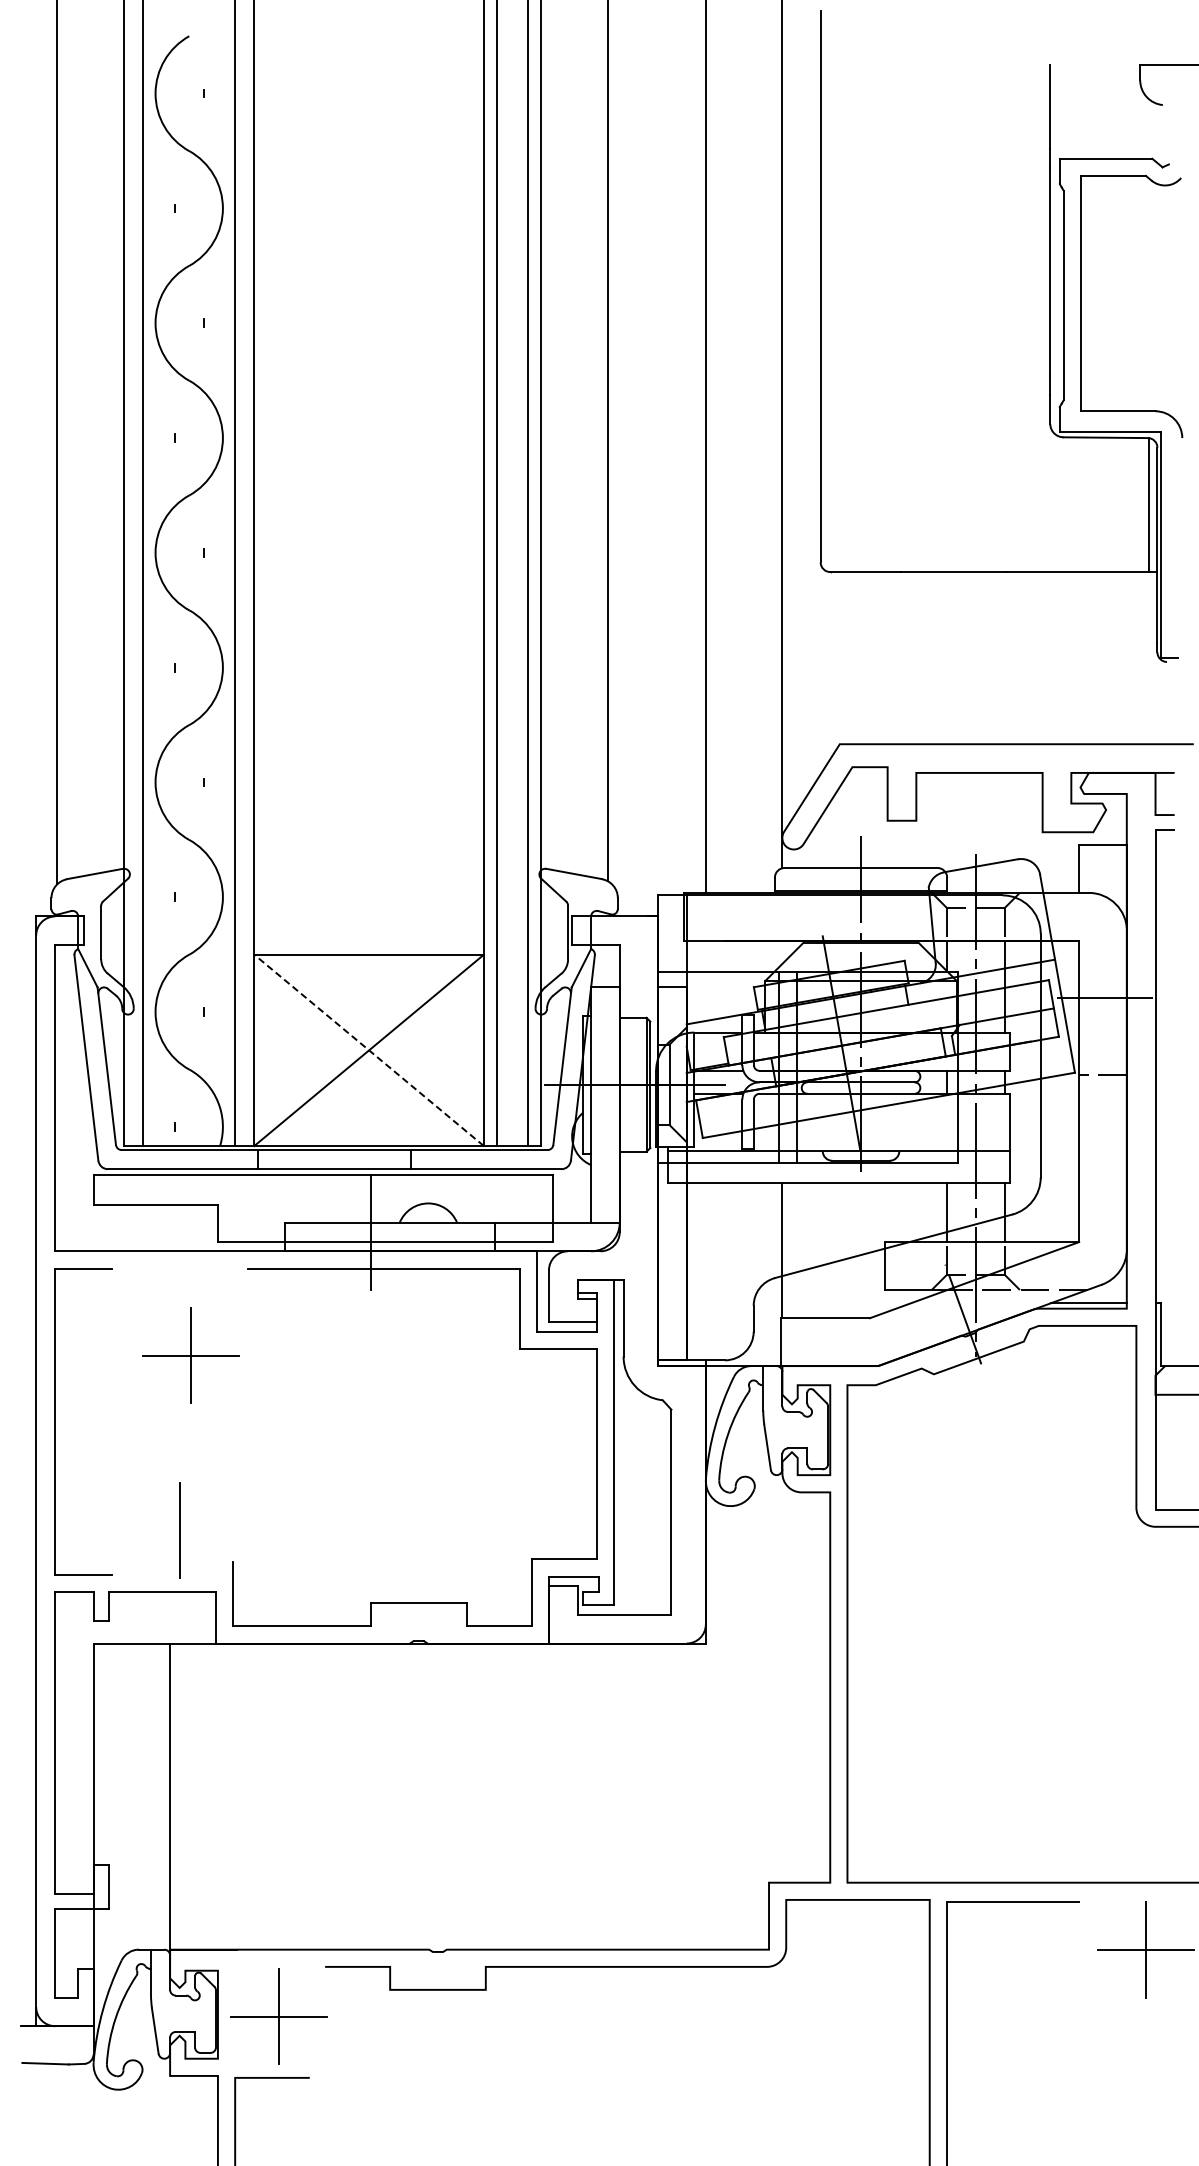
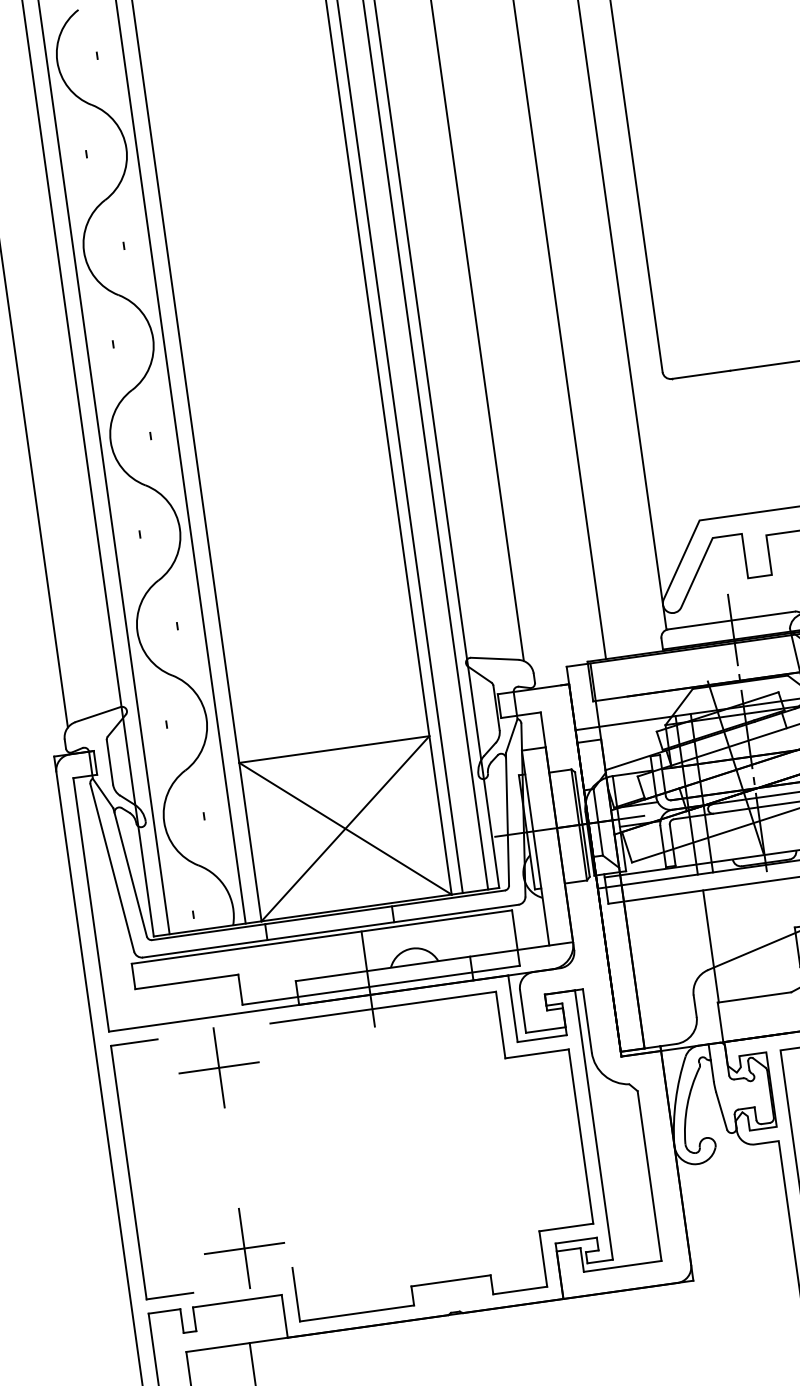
line: (368, 1050) -> (345, 828), dashed -> solid
part: (190, 1355) -> (218, 1067), moved
line: (179, 1530) -> (244, 1248), added

